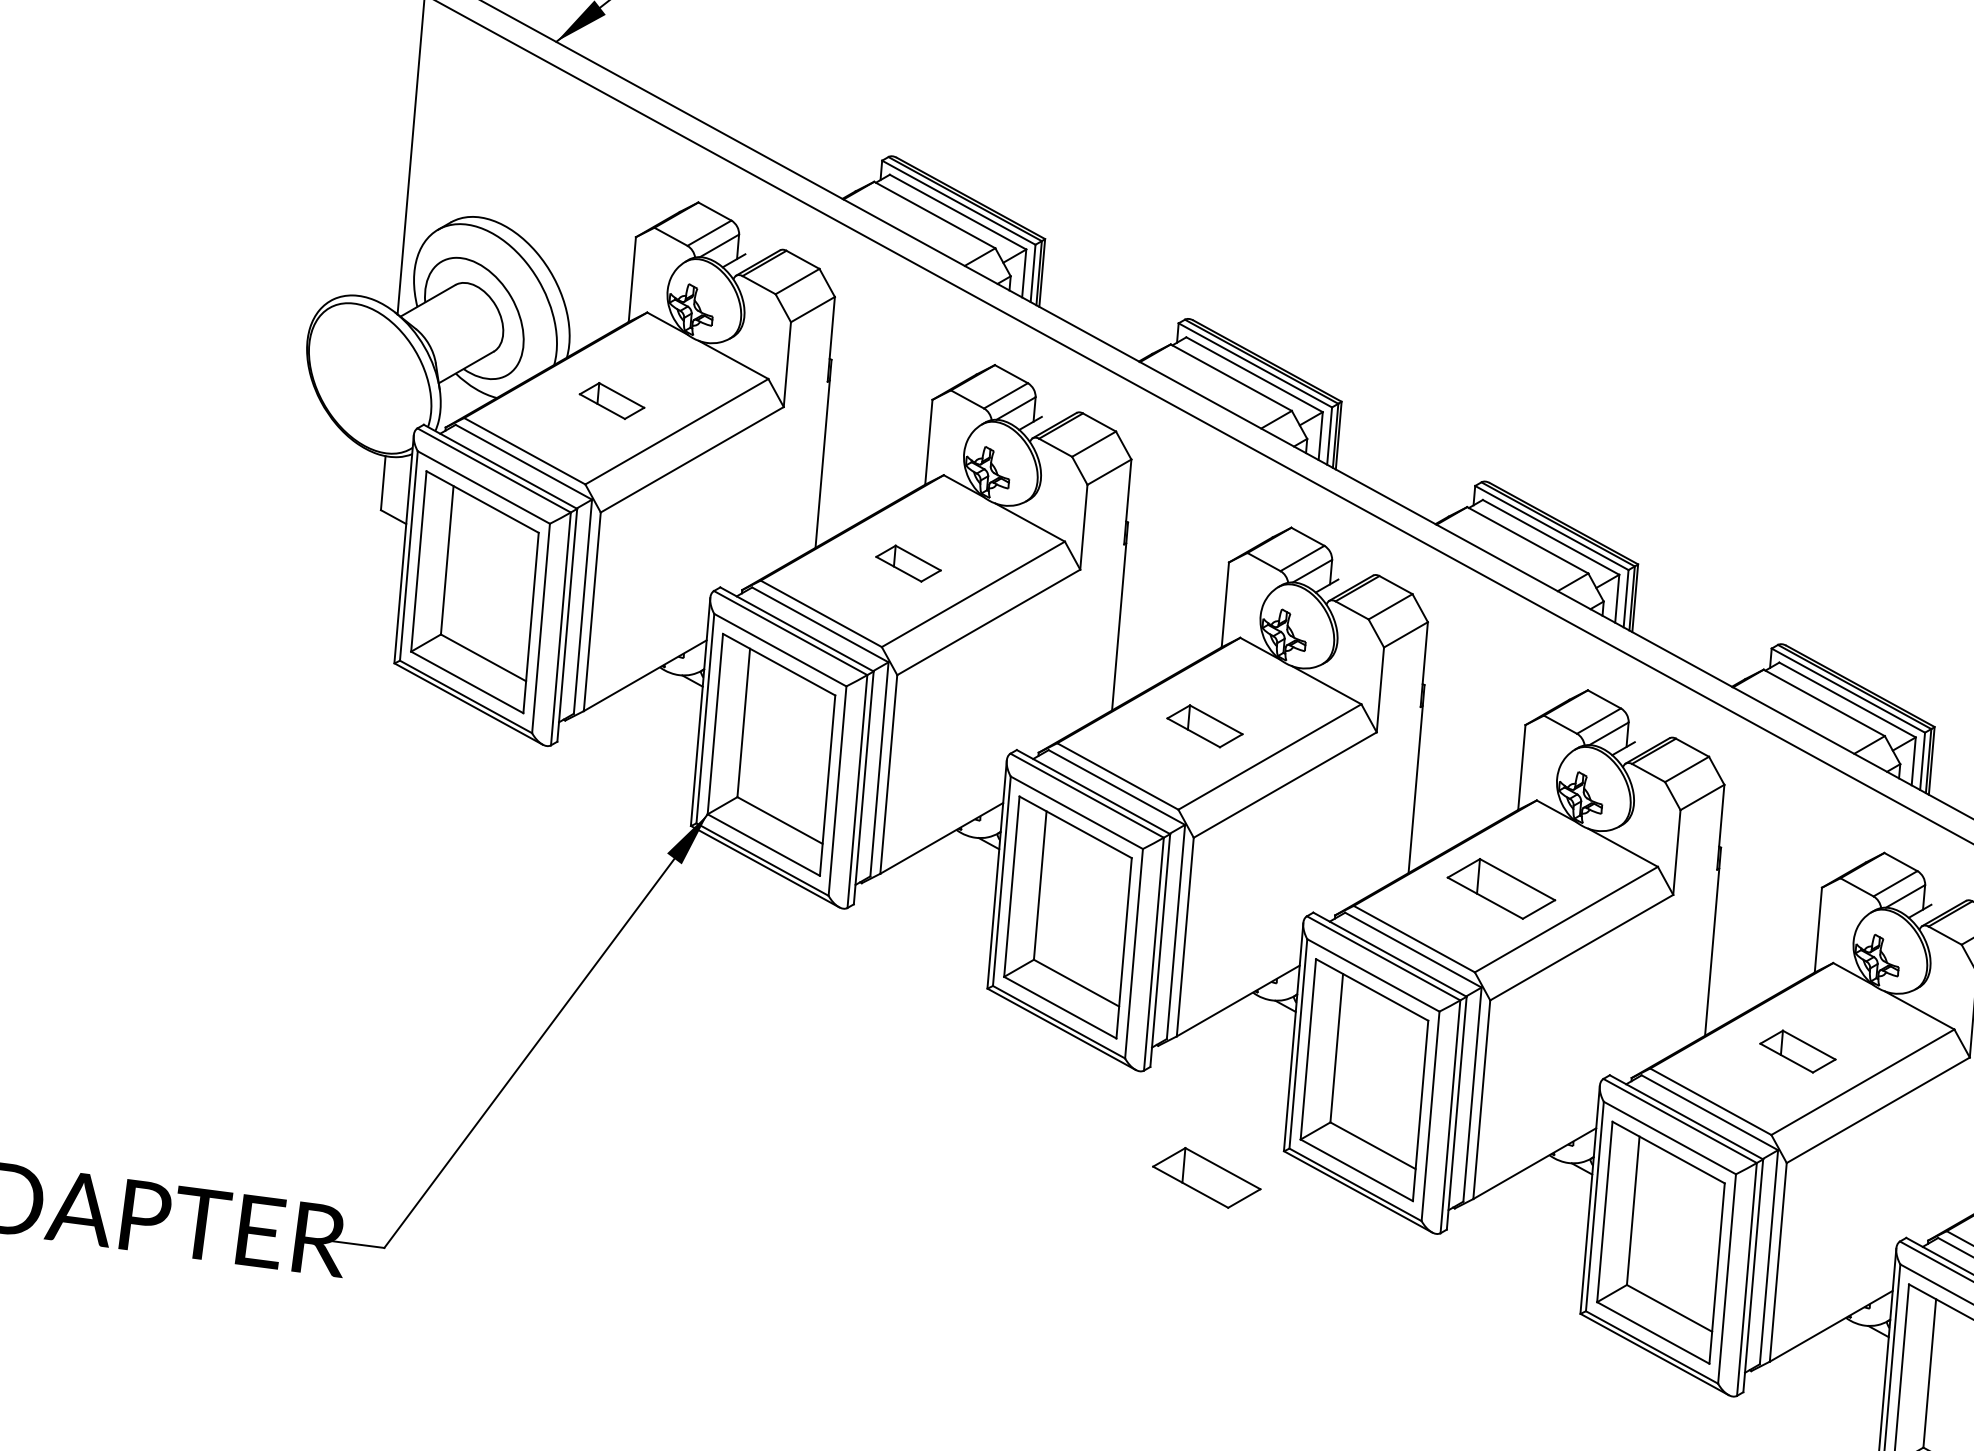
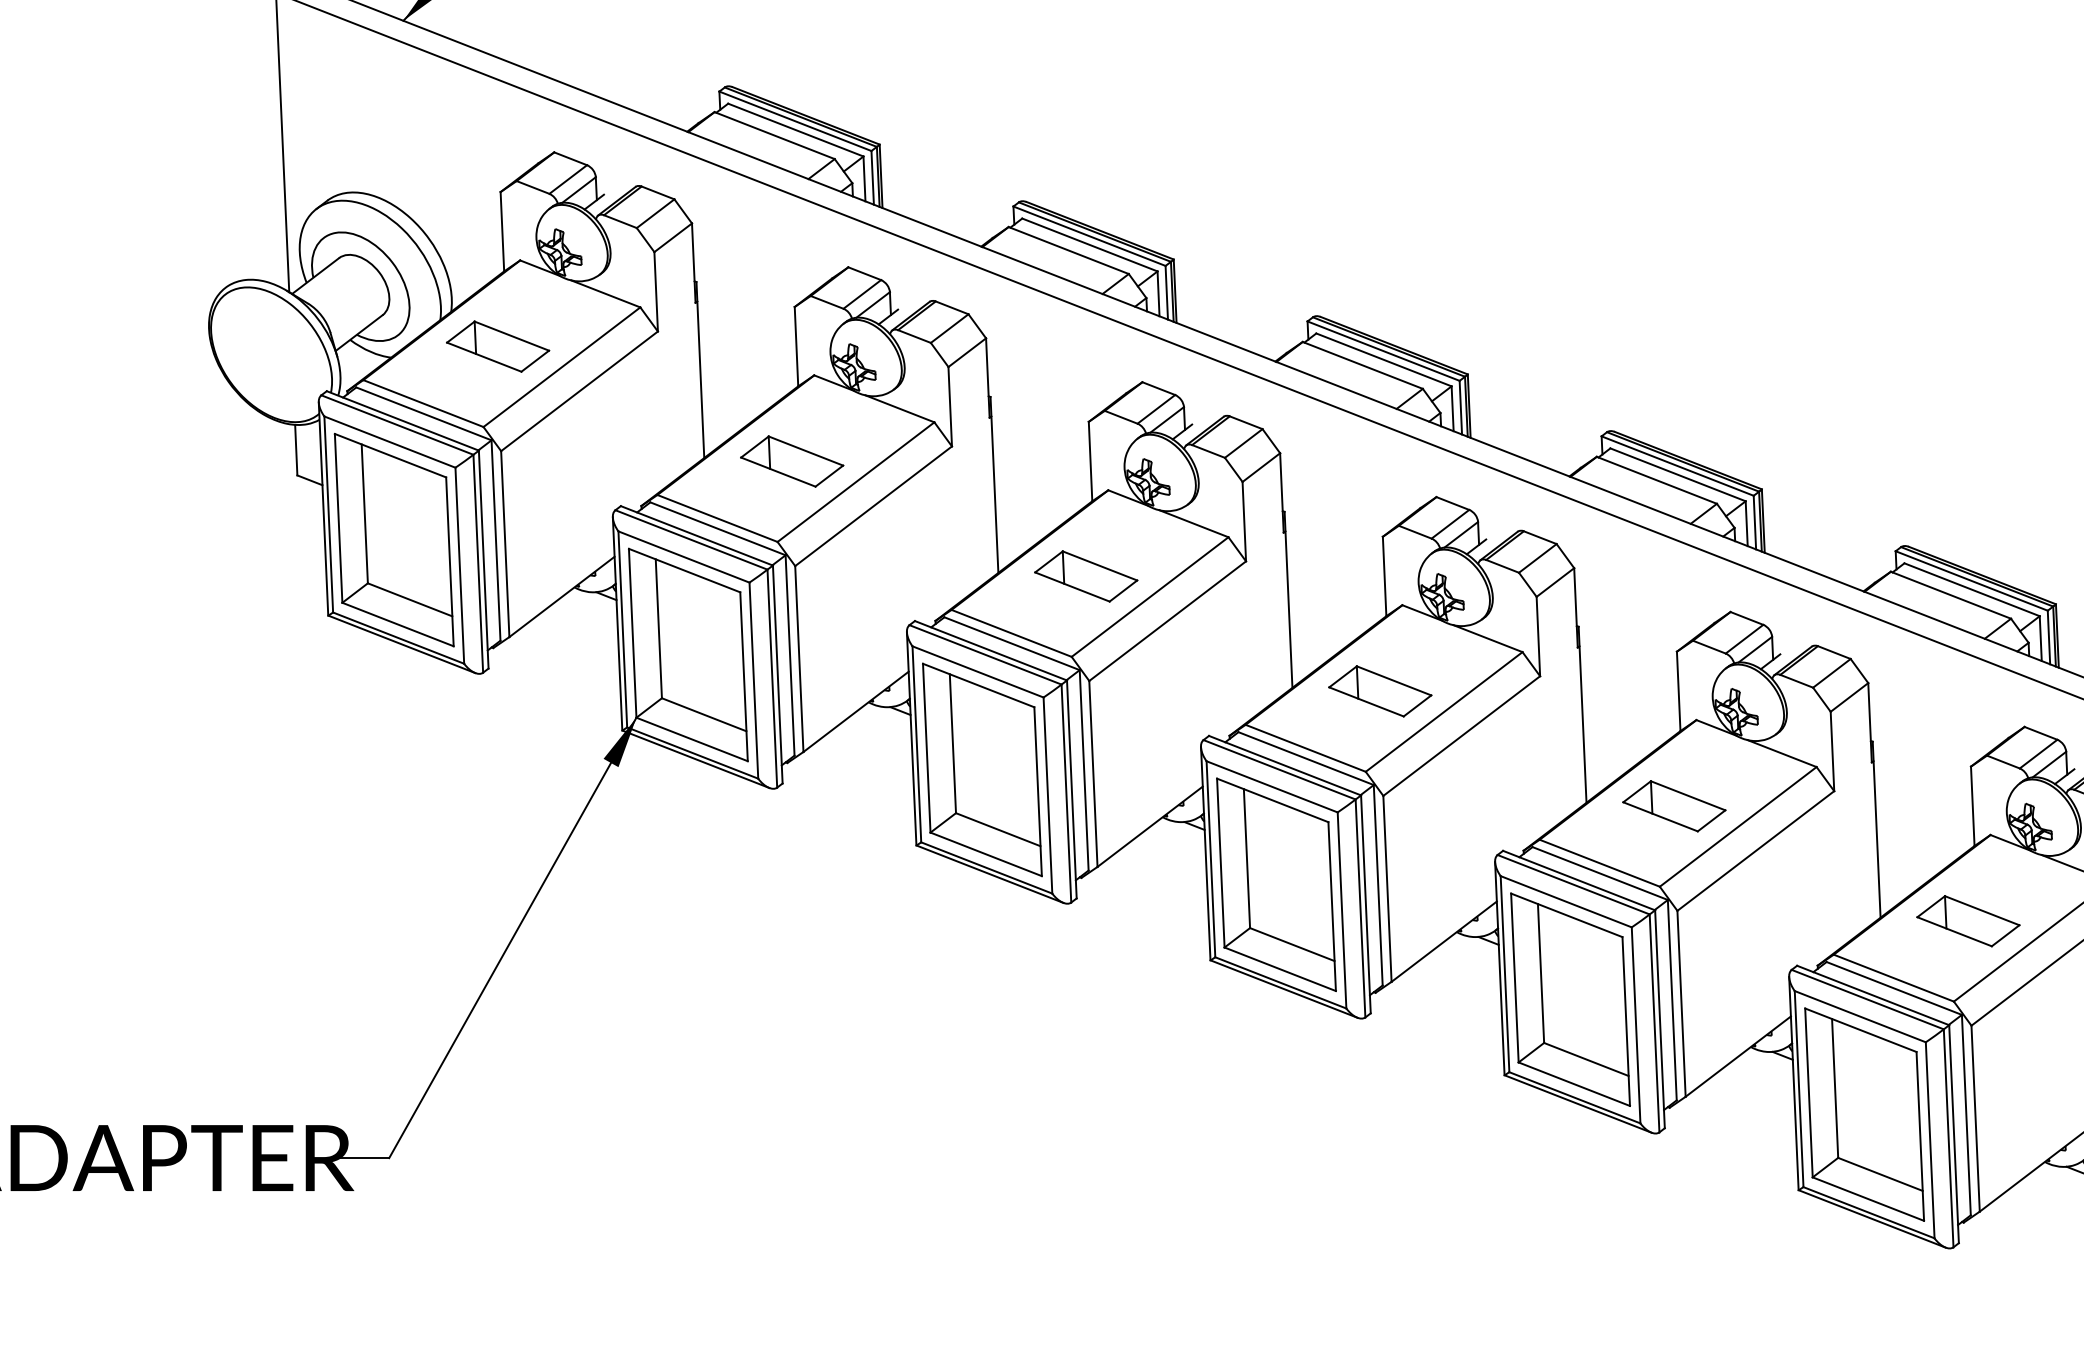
part: (612, 400) -> (498, 346), size x1.67
part: (908, 563) -> (792, 461), size x1.67
part: (1205, 726) -> (1086, 576), size x1.43
part: (1798, 1051) -> (1674, 806), size x1.43
part: (1207, 1178) -> (1142, 994), removed

